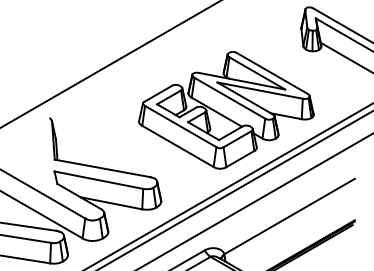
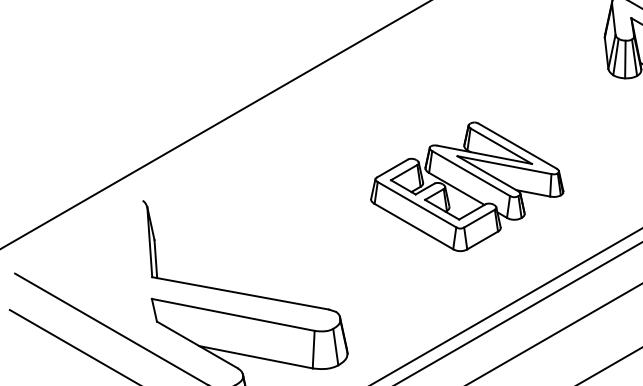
part: (226, 110) -> (467, 187), size x0.6

